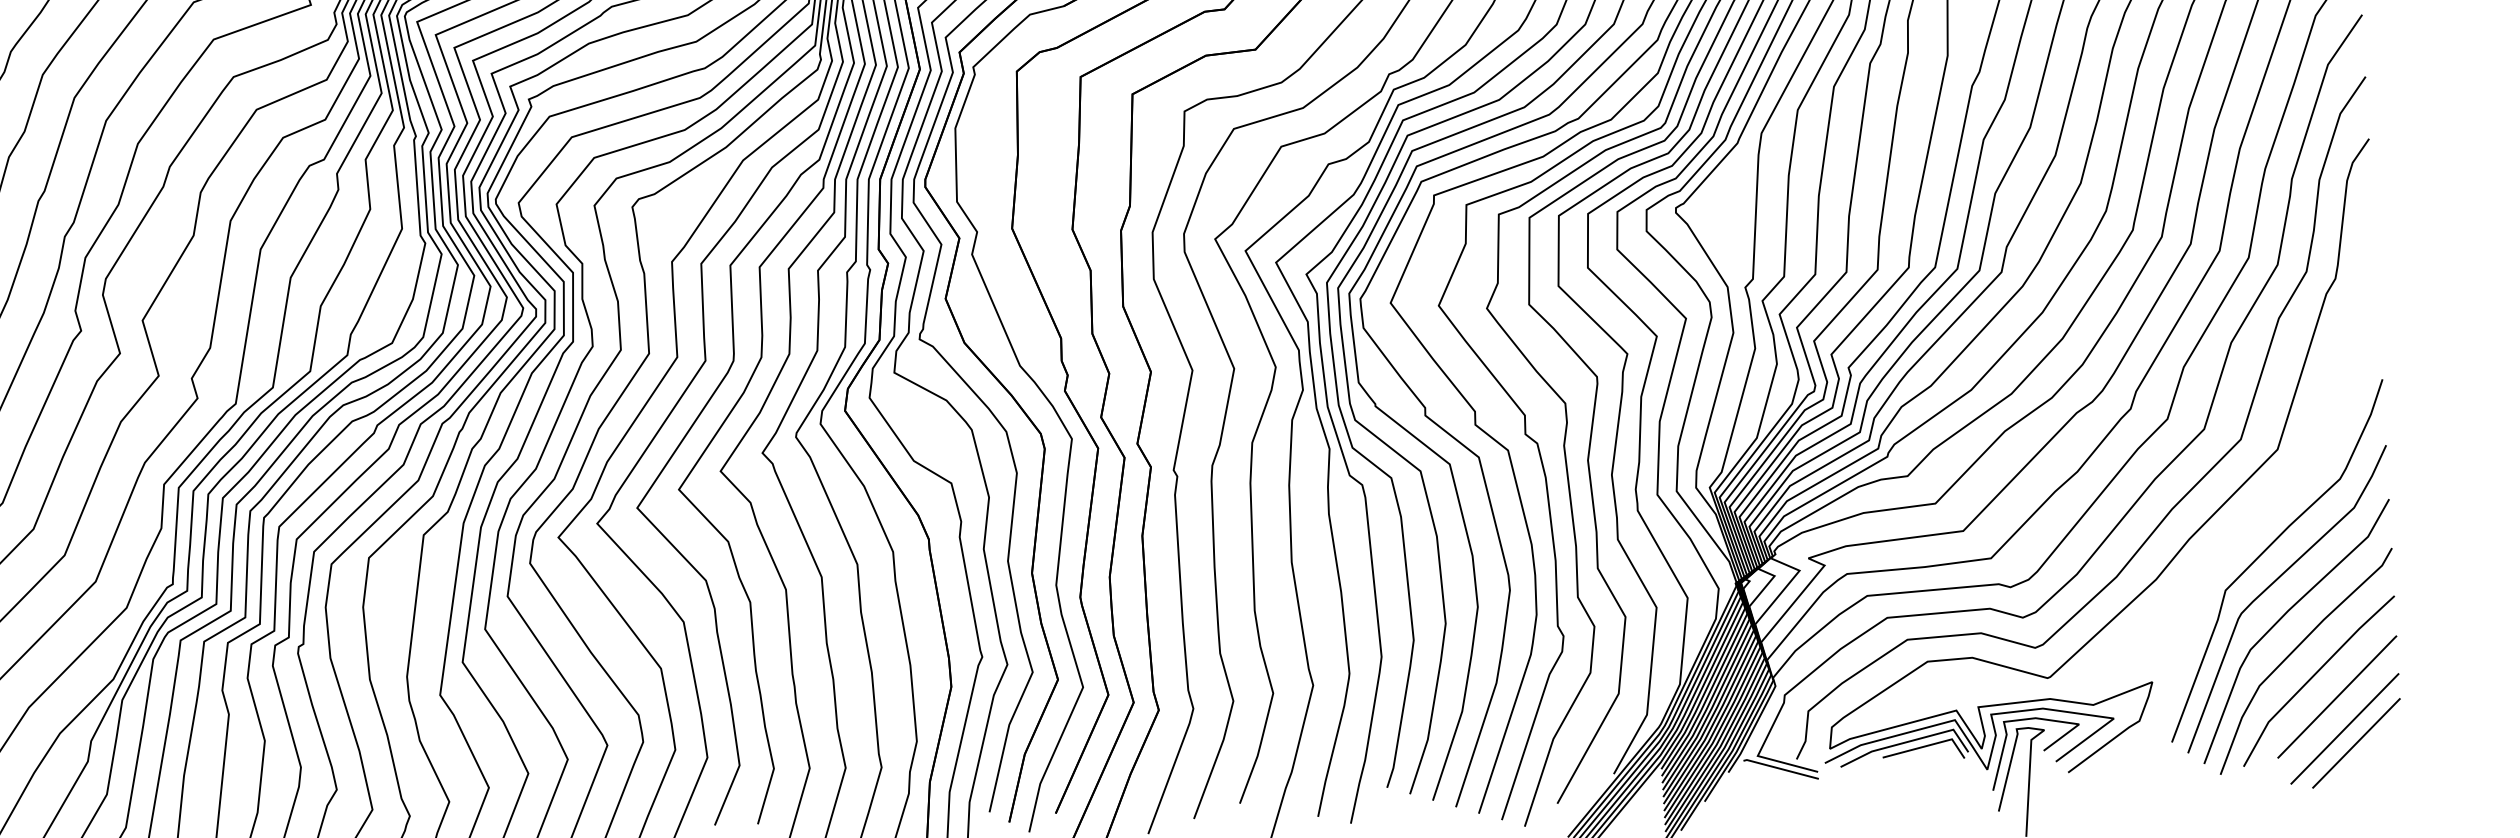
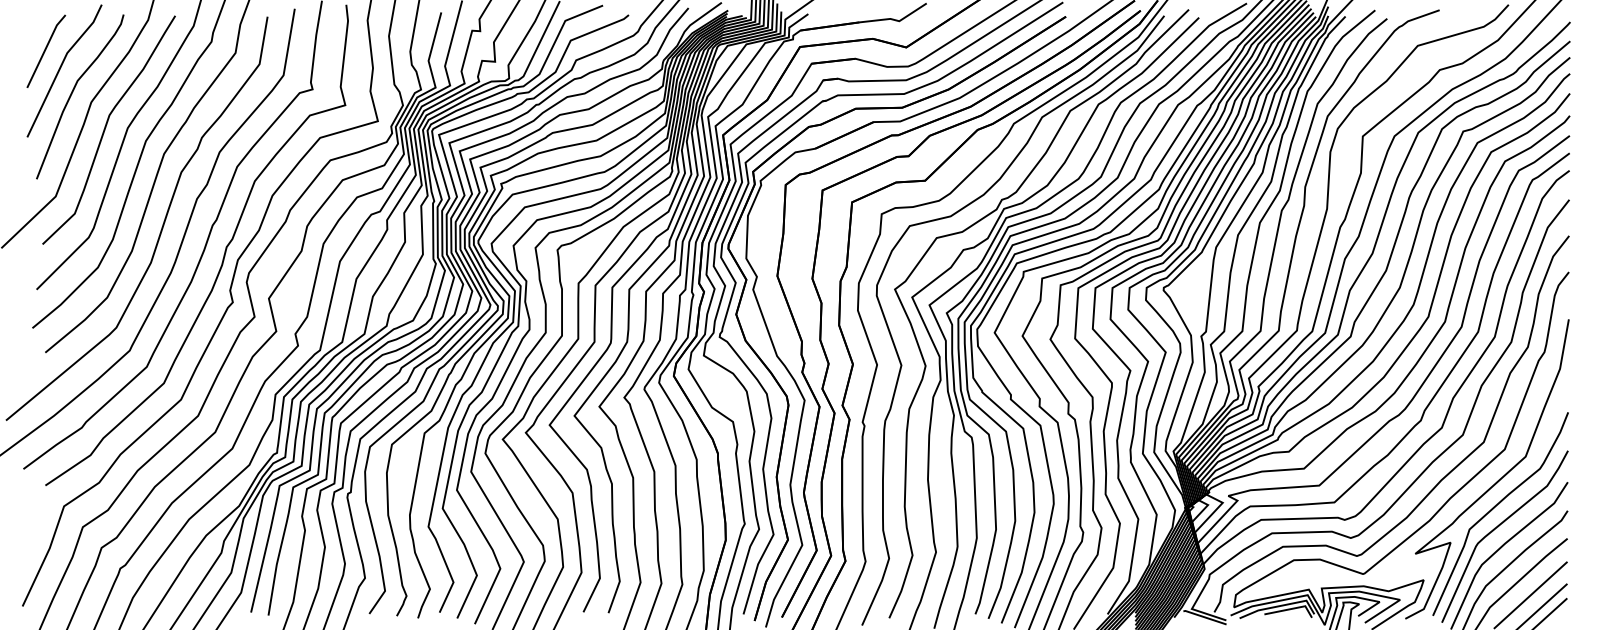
curve: (2269, 501) -> (1498, 479), added

